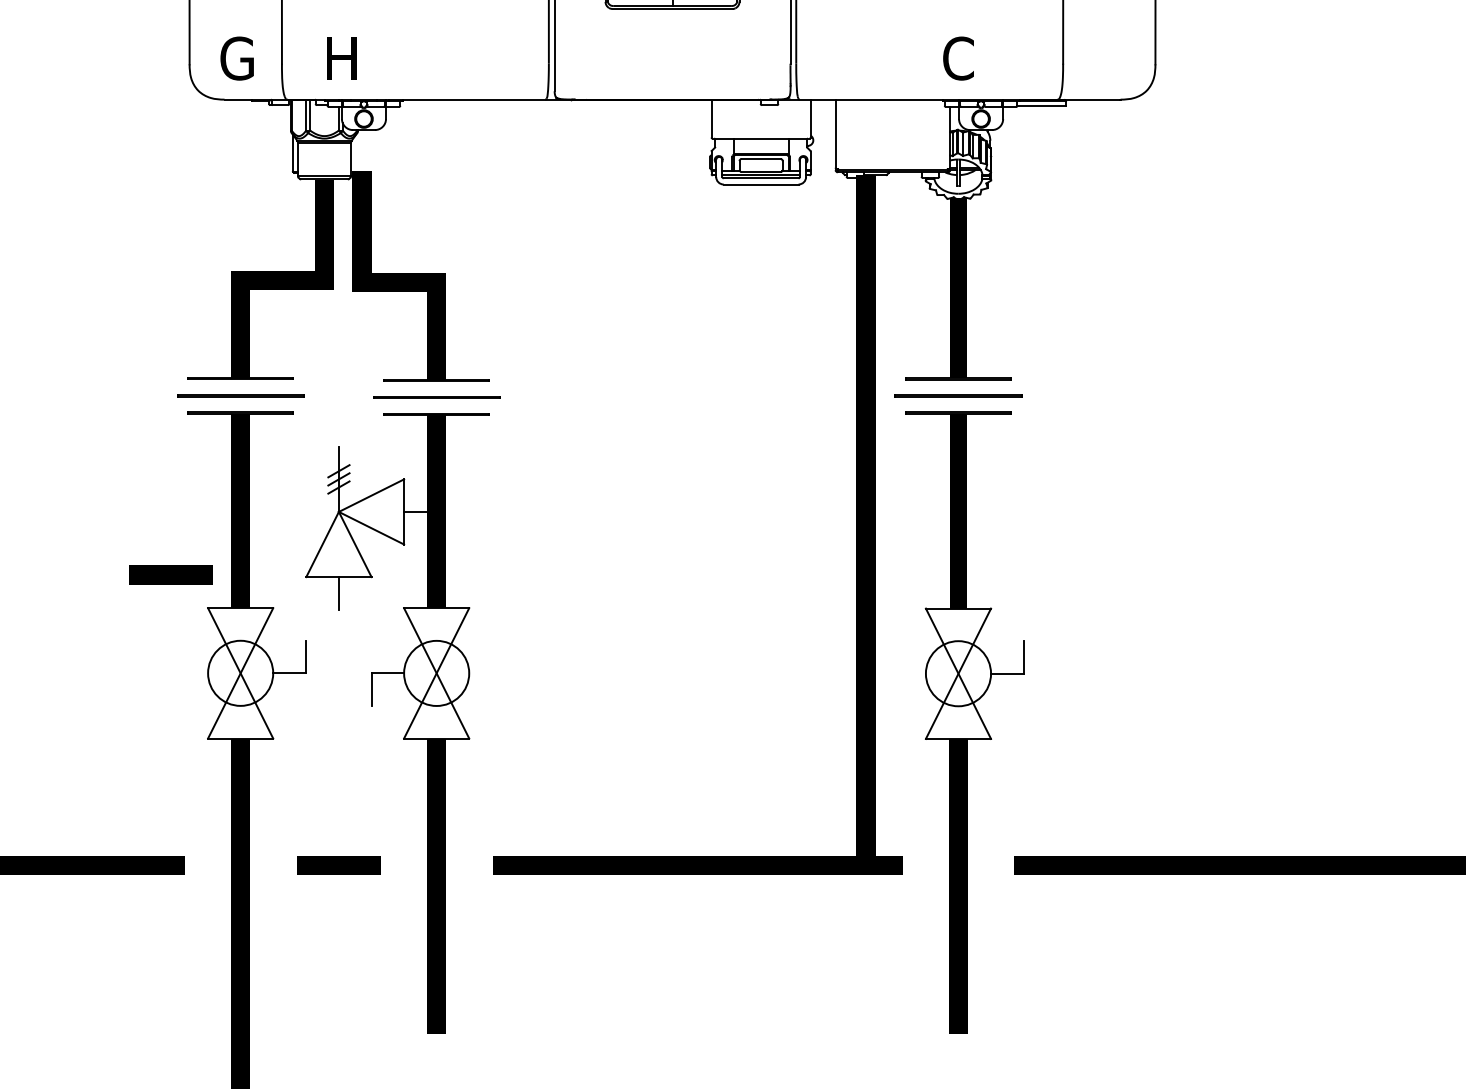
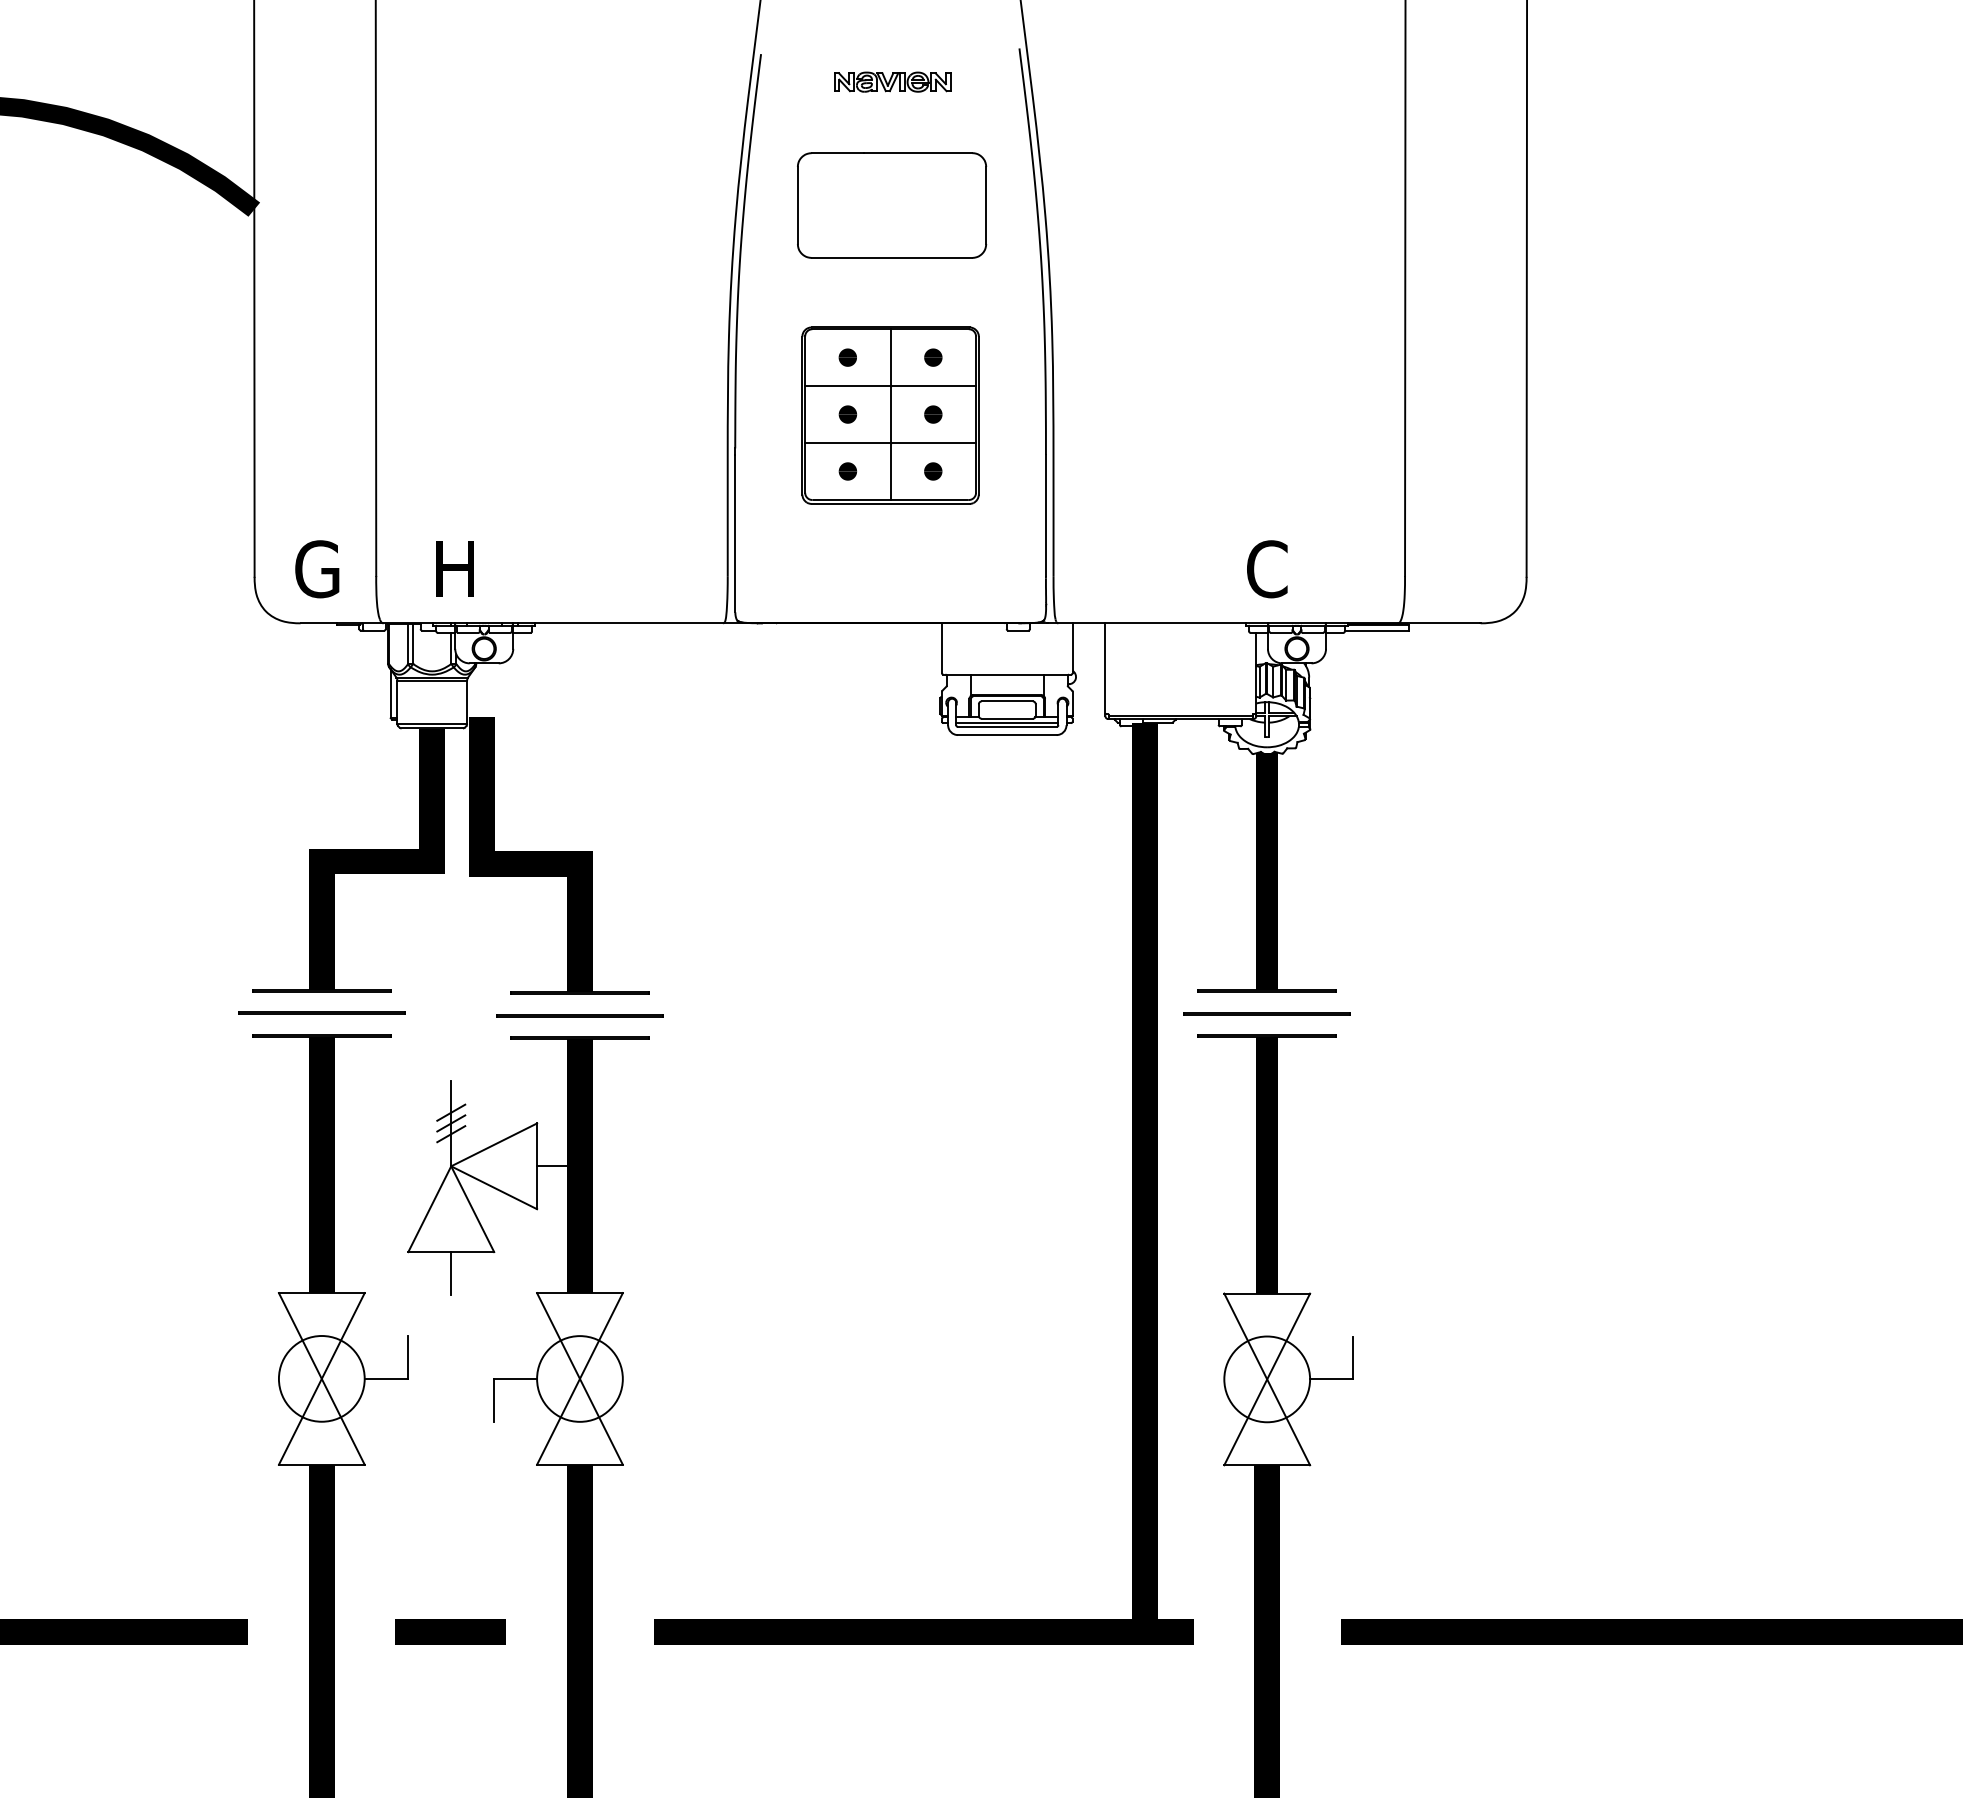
line: (170, 574) -> (229, 1248), removed

